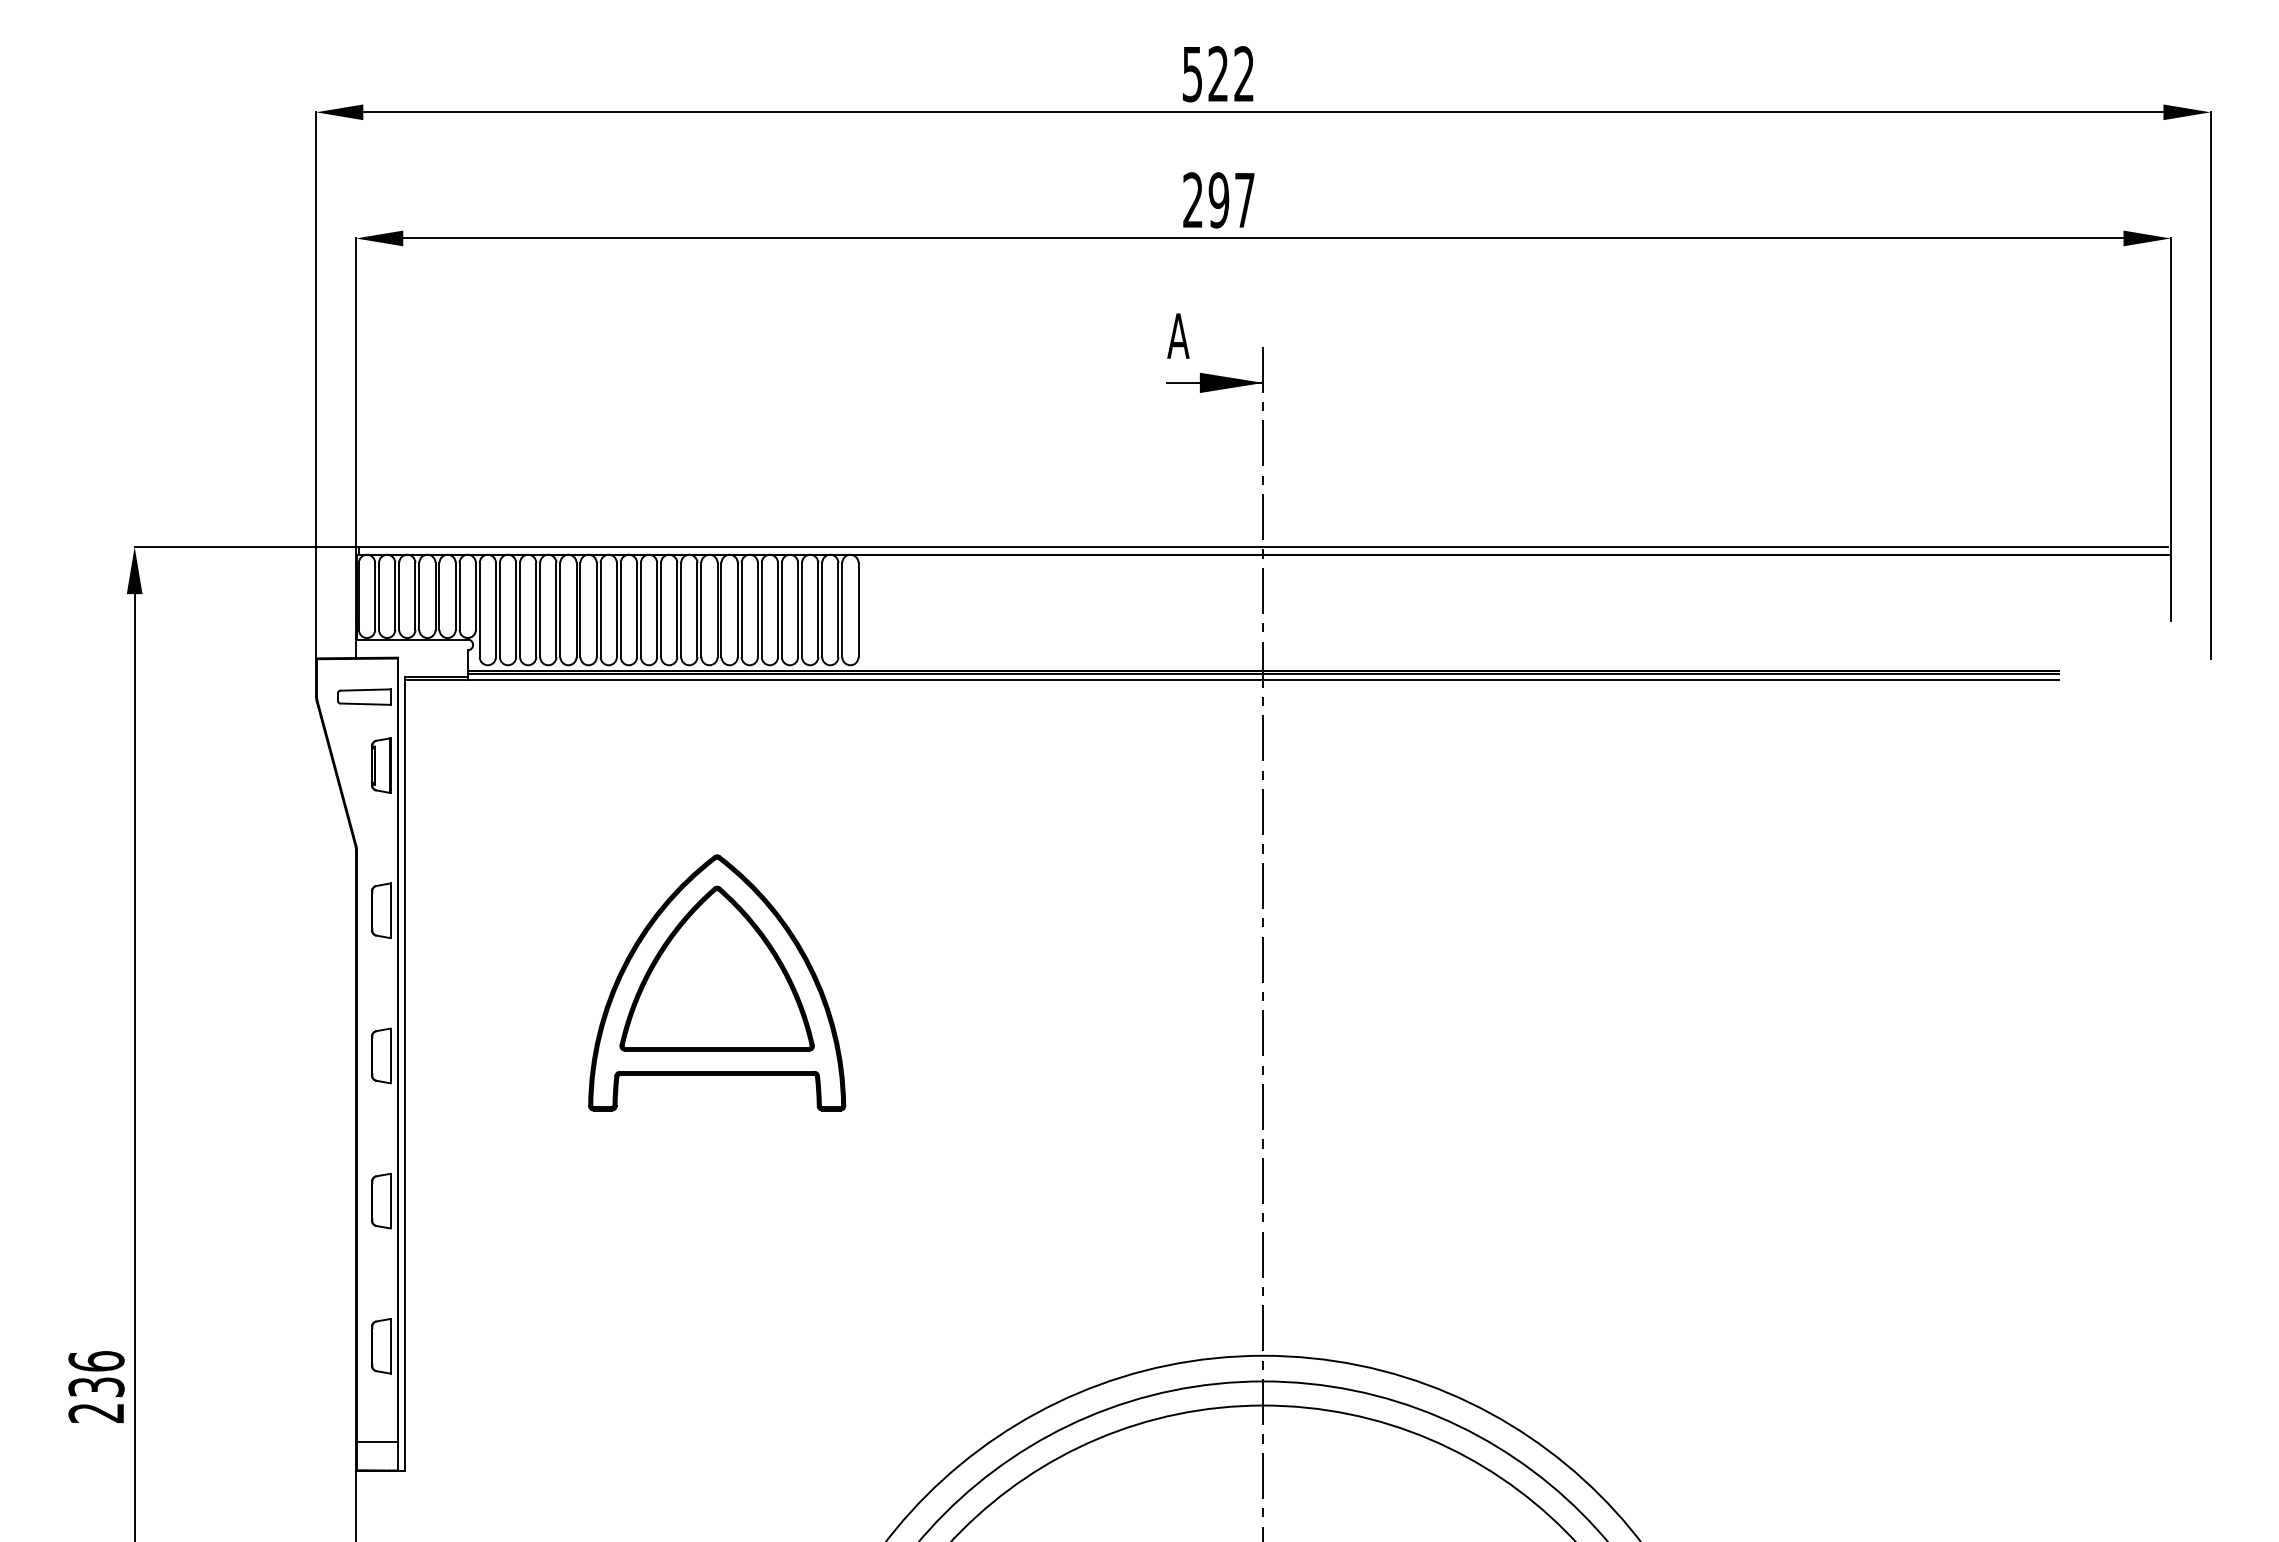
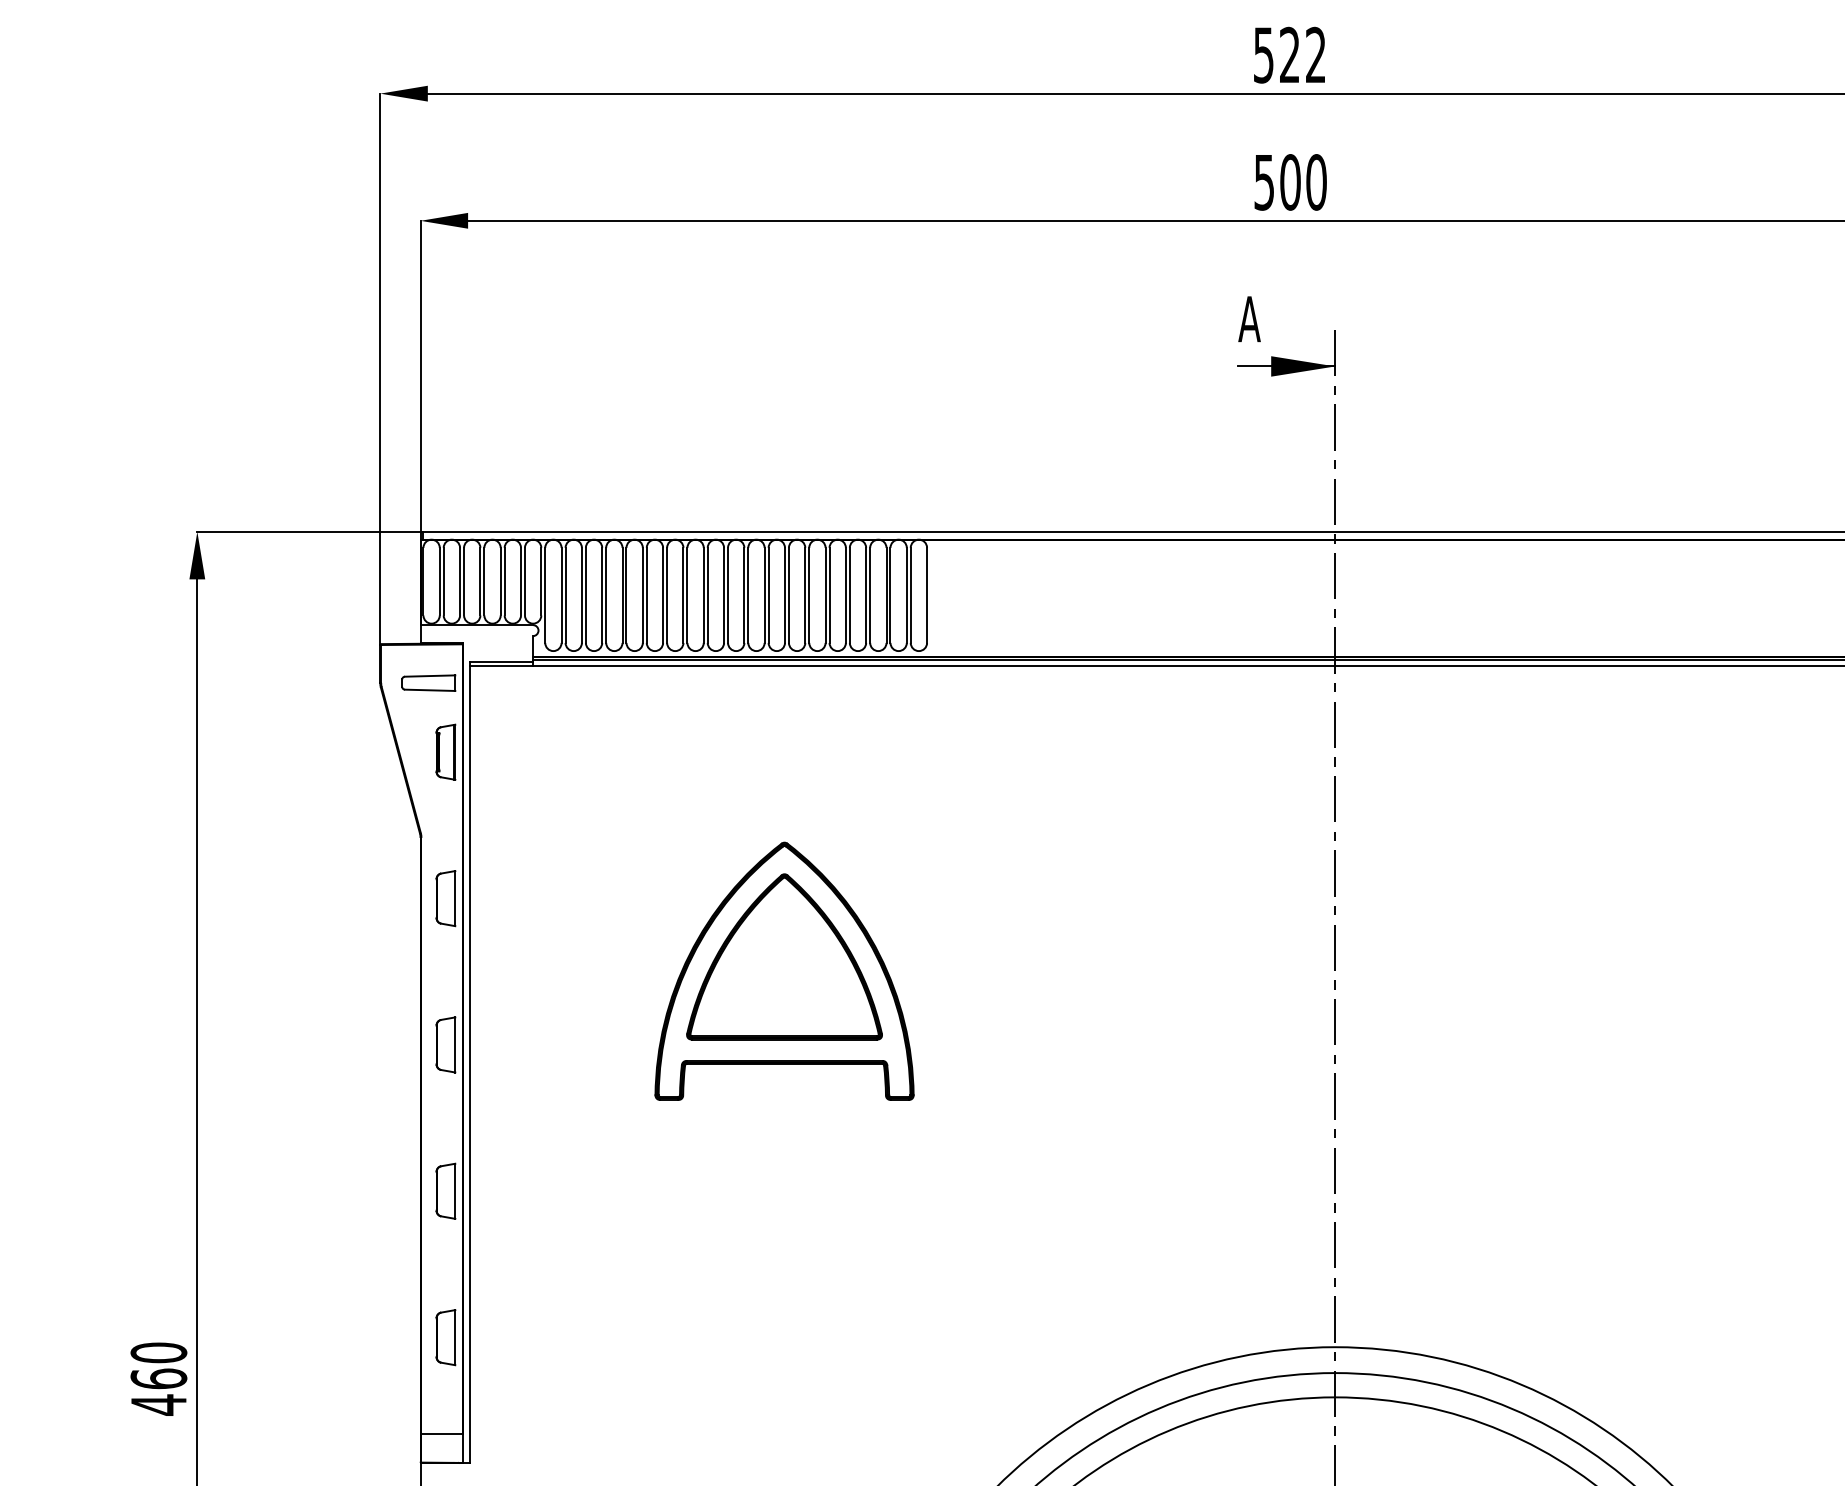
text: (1219, 200) -> (1290, 182), 297 -> 500
text: (96, 1387) -> (158, 1379), 236 -> 460

